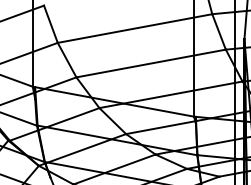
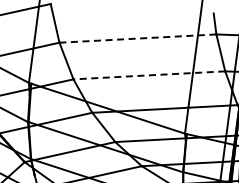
line: (135, 28) -> (138, 38), solid -> dashed
line: (151, 63) -> (149, 75), solid -> dashed

